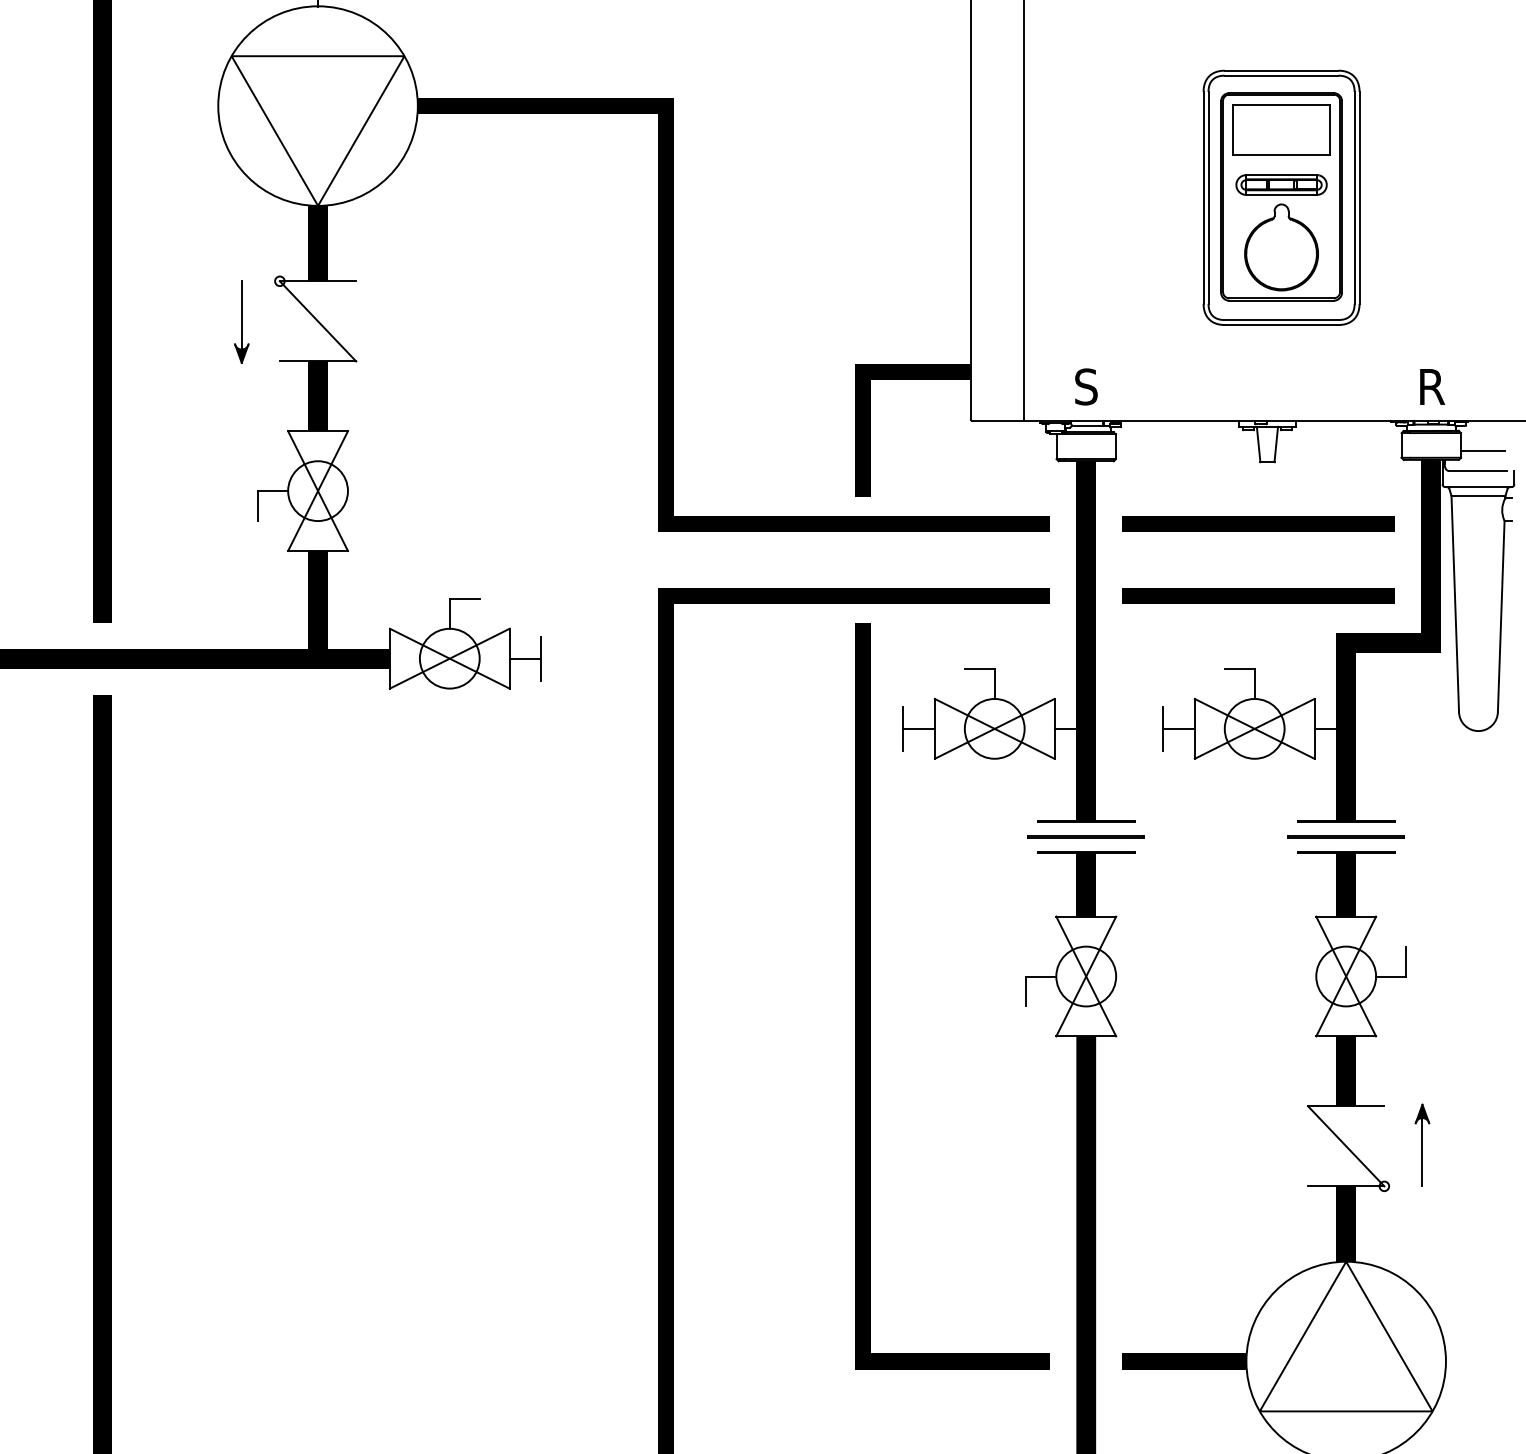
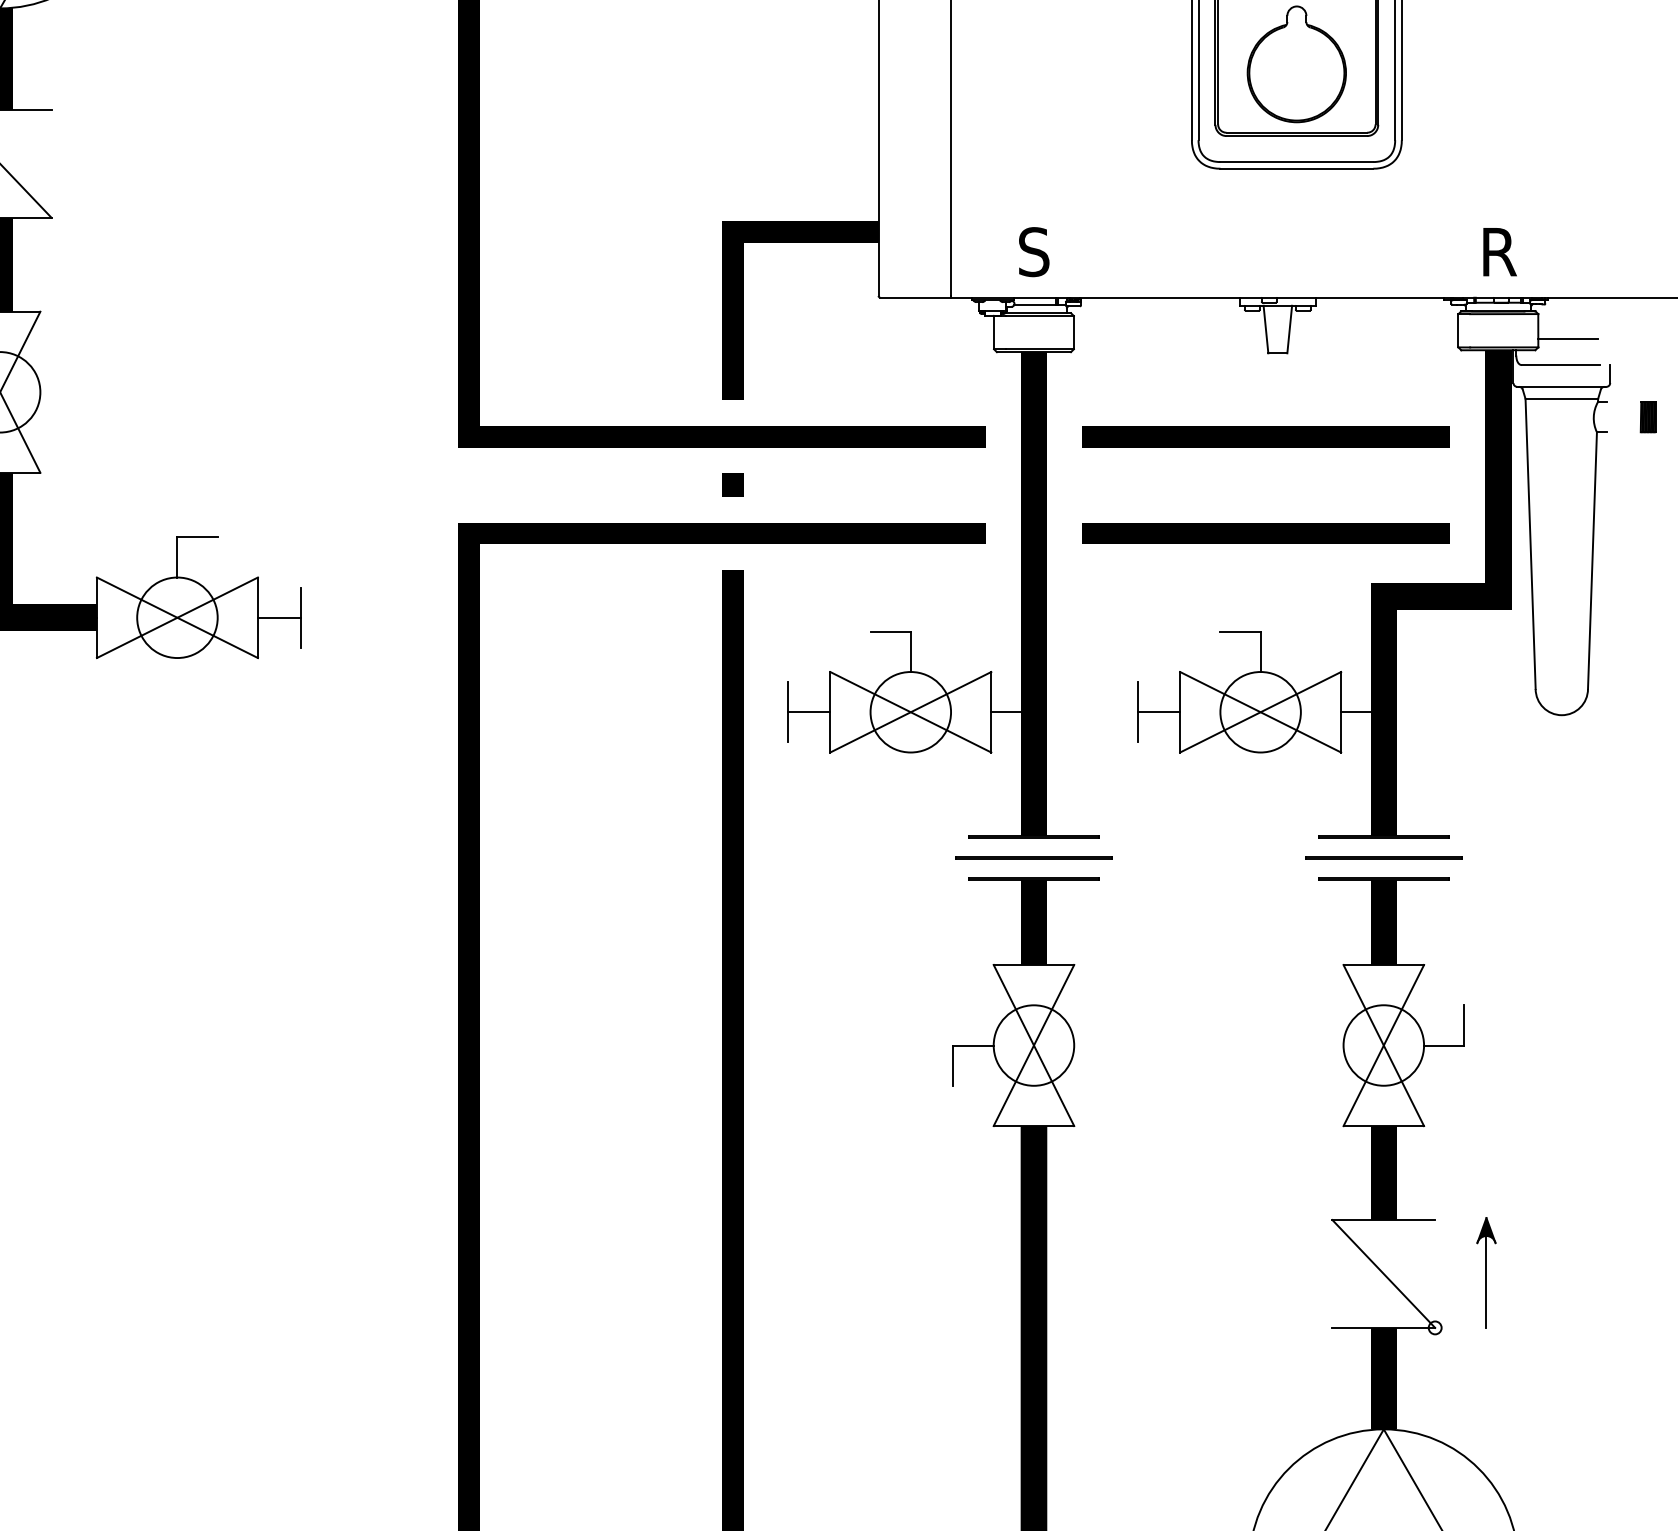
line: (862, 559) -> (732, 484), added

